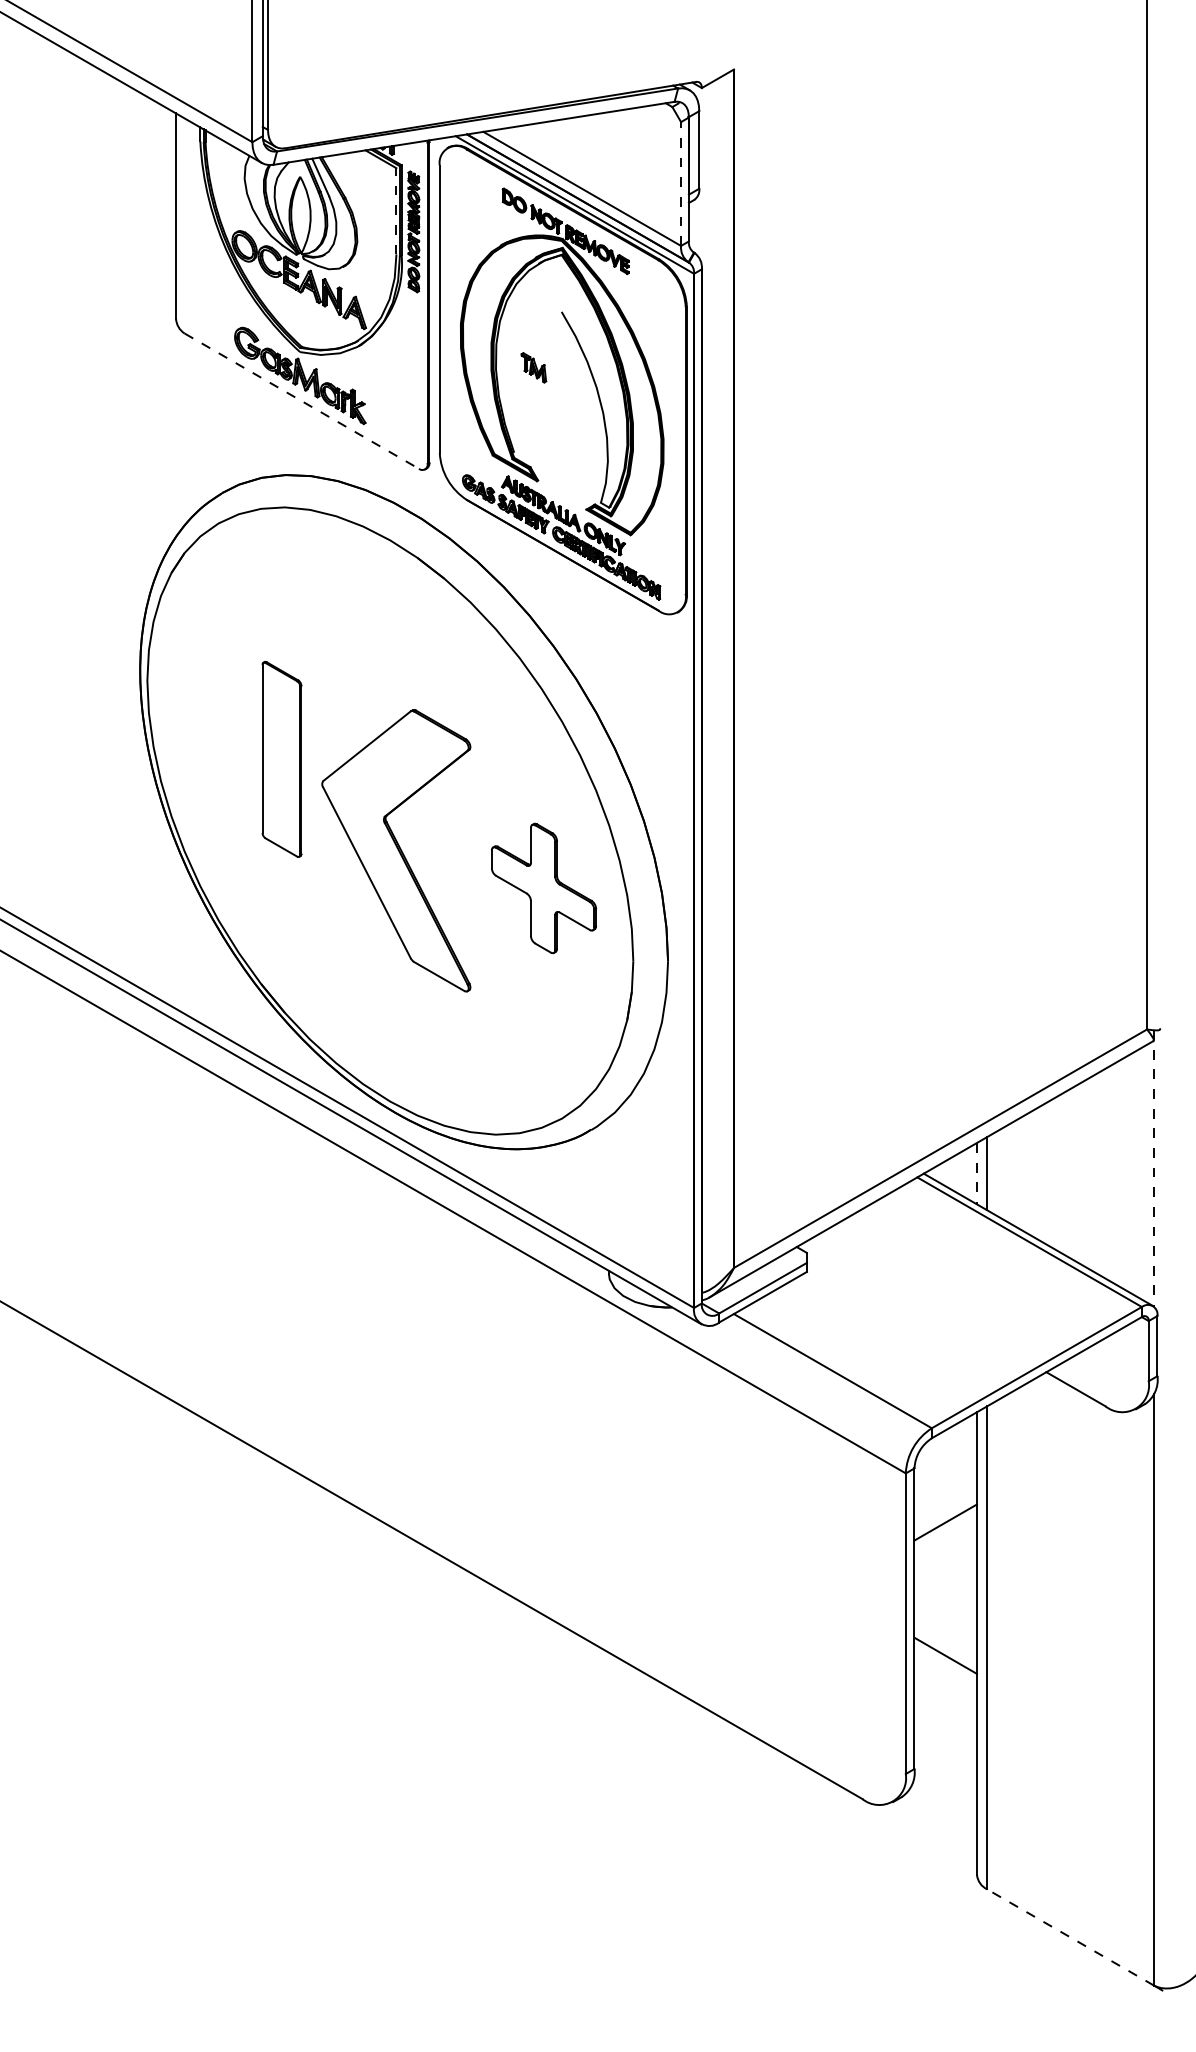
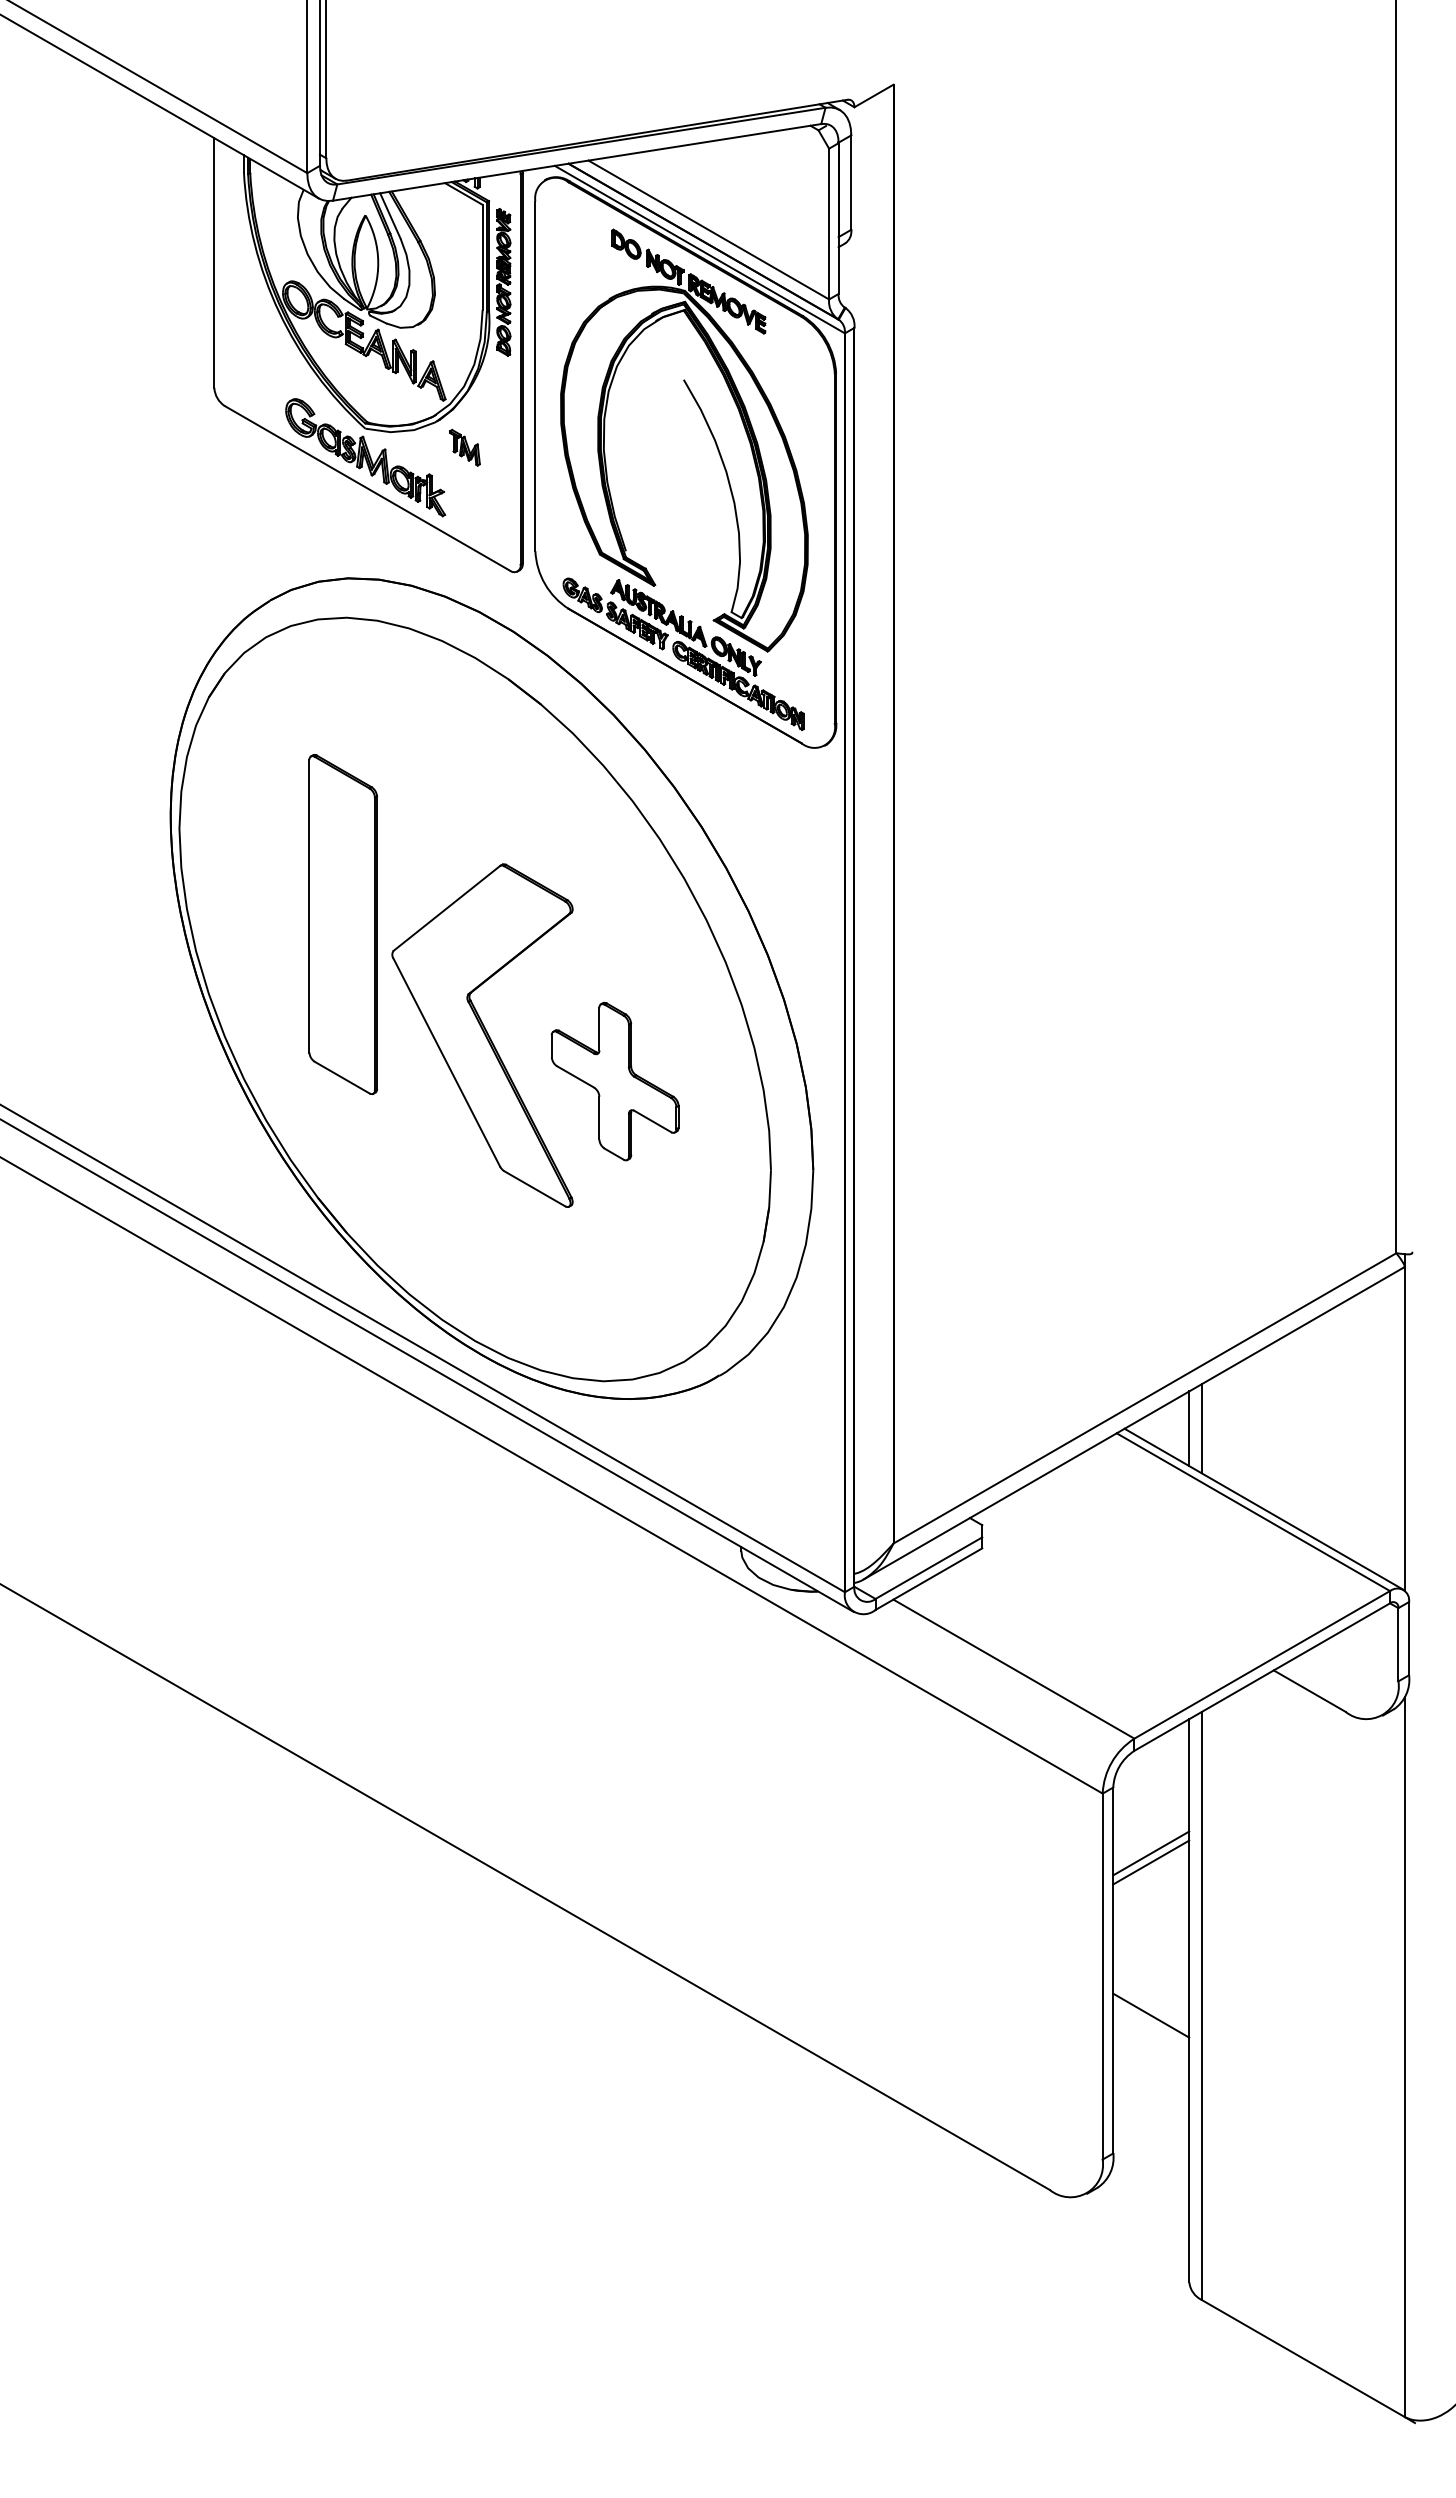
line: (681, 183) -> (829, 223), dashed -> solid
line: (396, 210) -> (482, 256), dashed -> solid
part: (533, 367) -> (464, 447), moved
line: (301, 401) -> (367, 488), dashed -> solid
part: (282, 759) -> (343, 924), size x1.43
part: (543, 888) -> (614, 1081), moved
line: (1153, 1168) -> (1404, 1422), dashed -> solid
line: (977, 1174) -> (1189, 1429), dashed -> solid
line: (945, 1529) -> (1151, 1862), added
line: (1069, 1937) -> (1302, 2358), dashed -> solid

